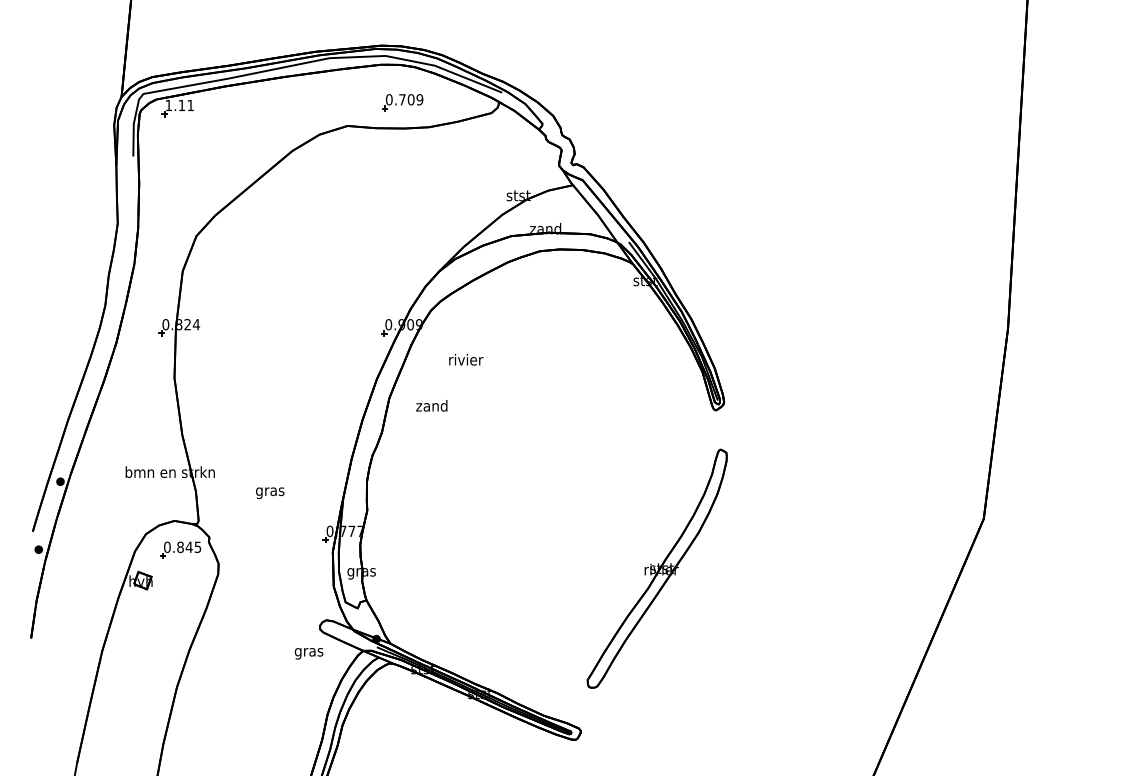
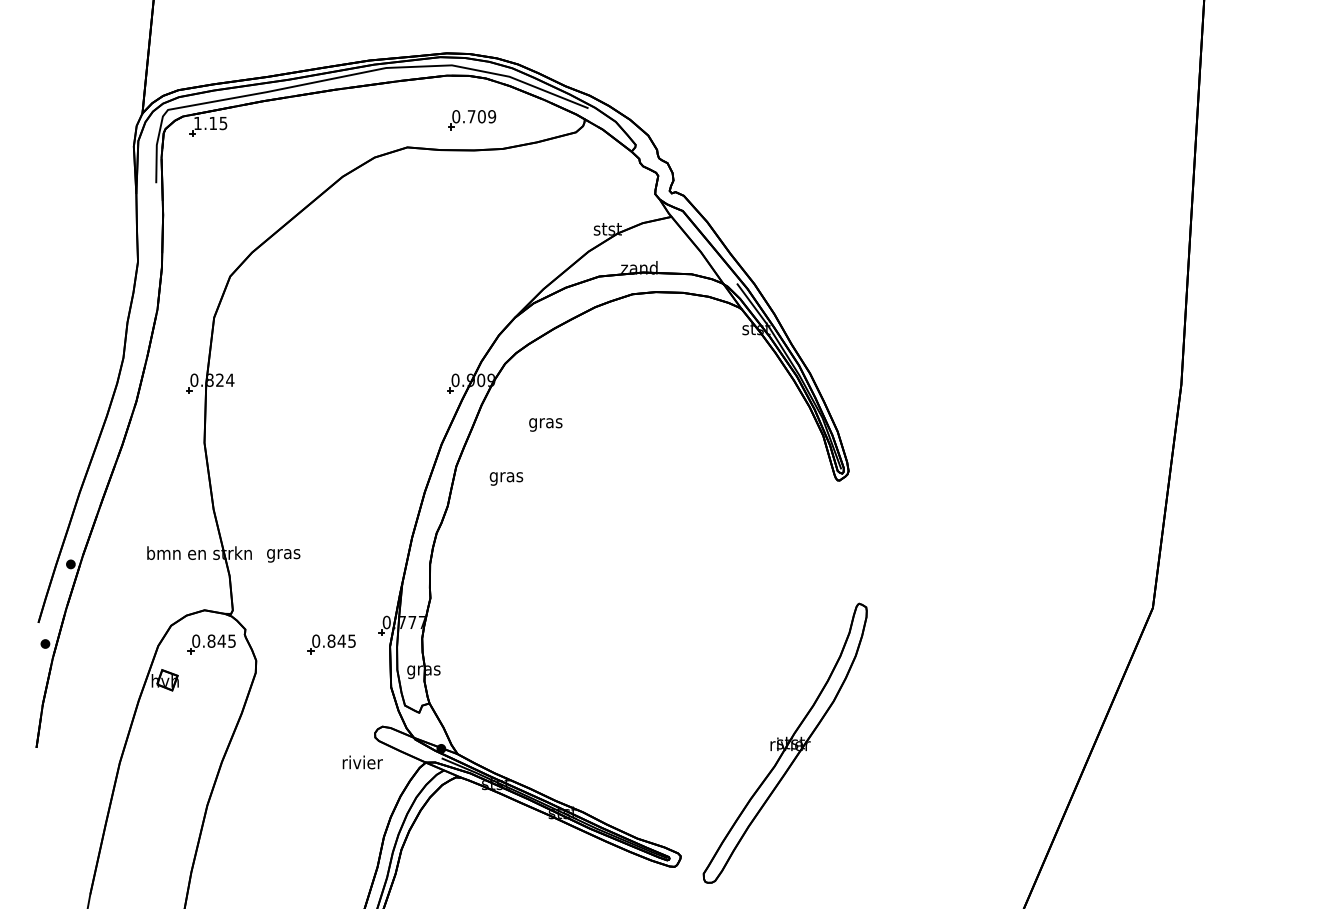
text: (190, 105) -> (223, 123), 1.11 -> 1.15
text: (466, 360) -> (546, 422), rivier -> gras
text: (431, 406) -> (505, 476), zand -> gras
text: (270, 492) -> (283, 555), moved
part: (282, 550) -> (331, 644), added
part: (656, 568) -> (784, 742), moved
text: (309, 651) -> (362, 763), gras -> rivier

